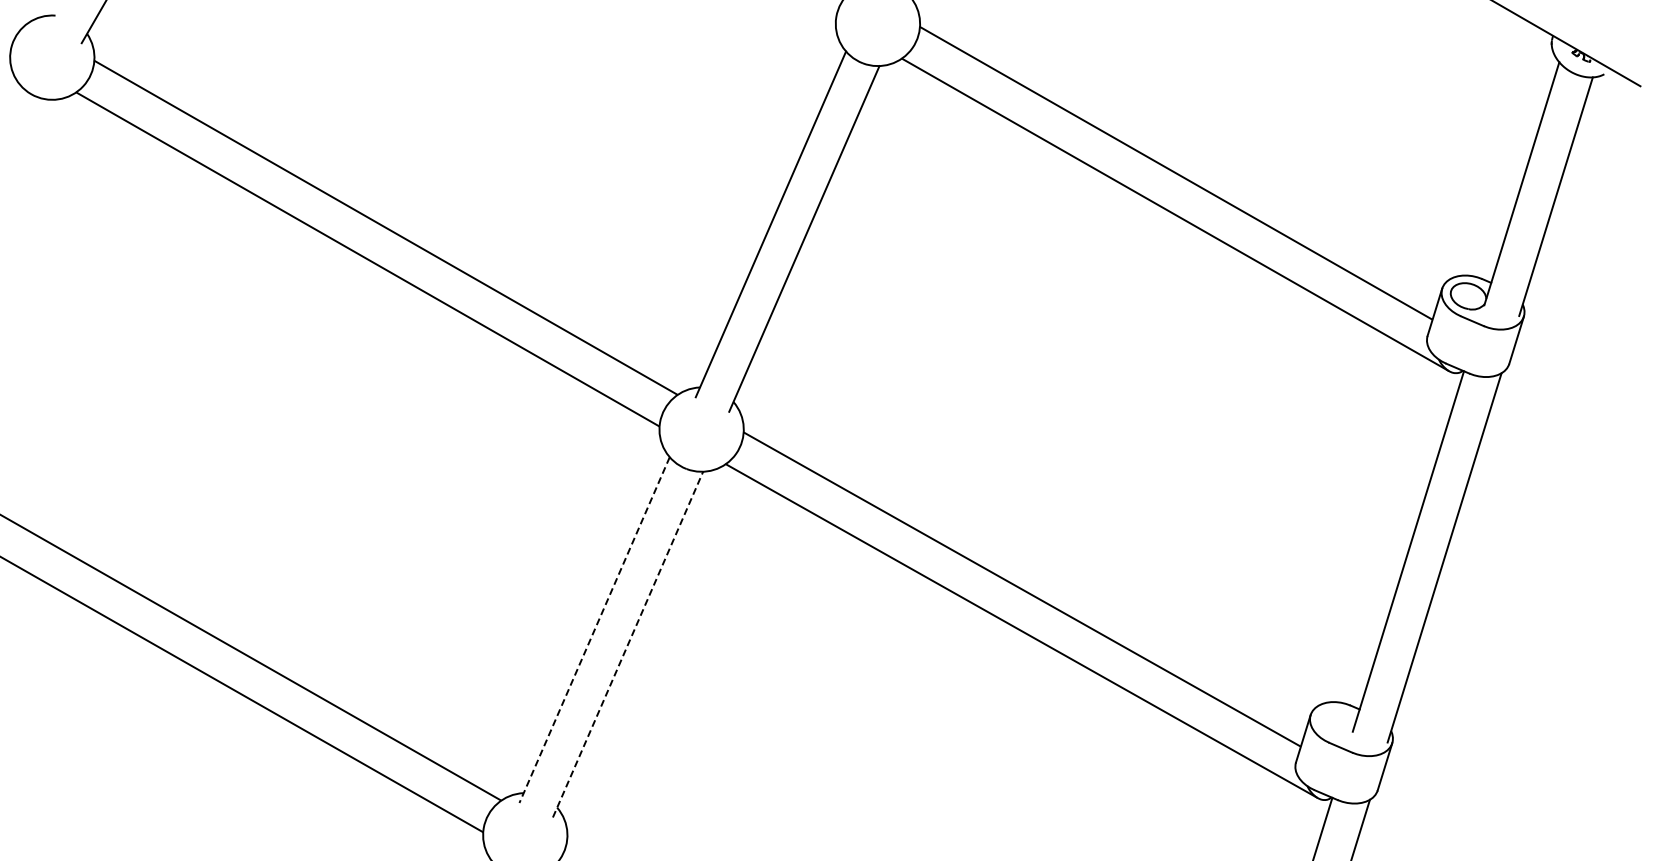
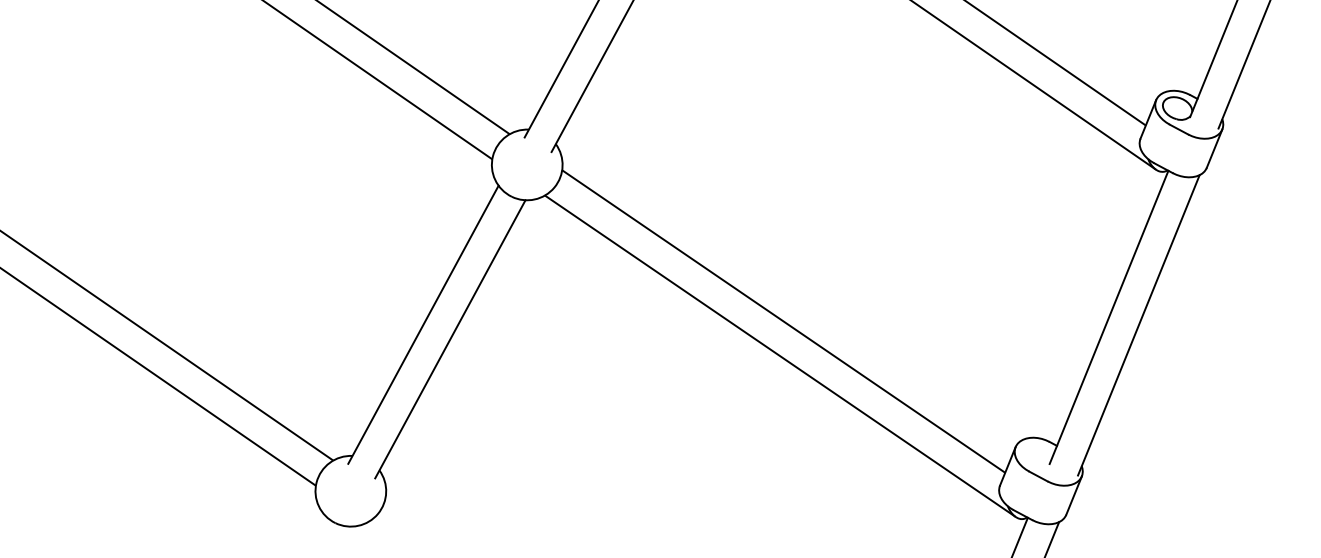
line: (594, 630) -> (423, 325), dashed -> solid
line: (628, 644) -> (450, 339), dashed -> solid

